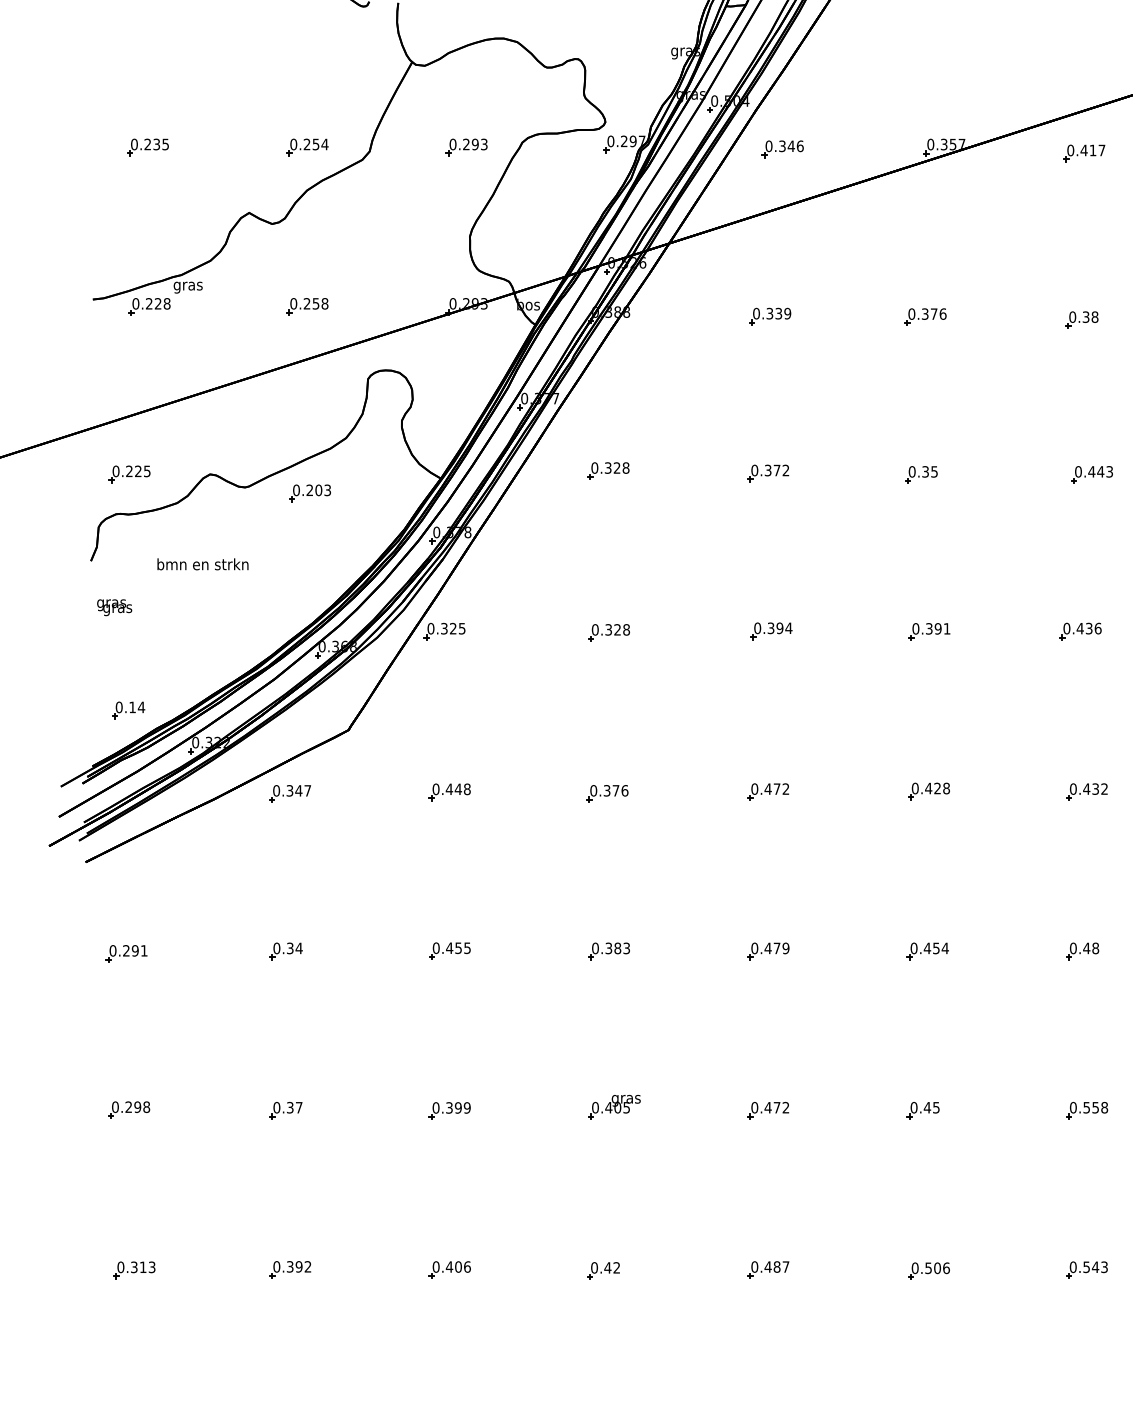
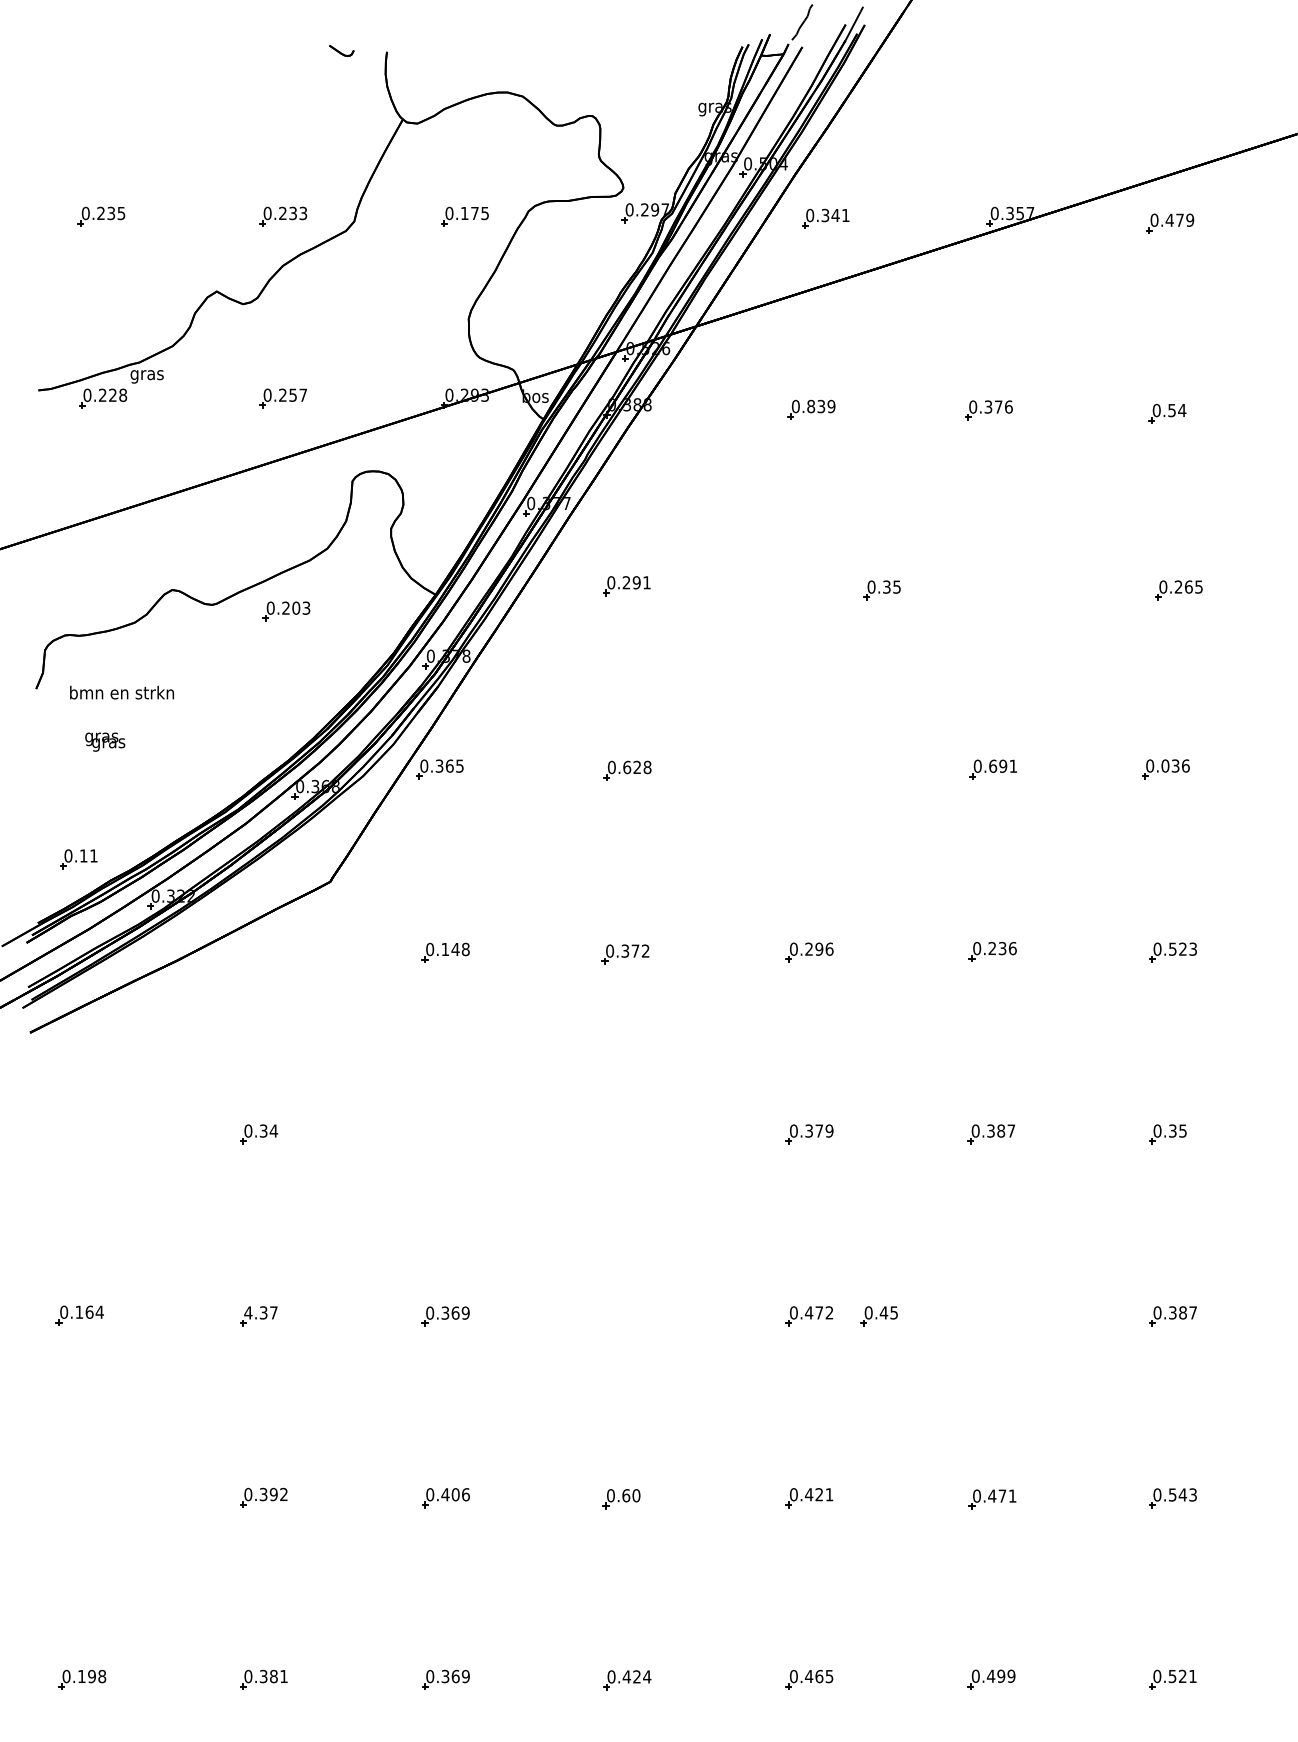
text: (320, 144) -> (298, 213), 0.254 -> 0.233
text: (474, 144) -> (474, 213), 0.293 -> 0.175
text: (799, 146) -> (845, 215), 0.346 -> 0.341
text: (1097, 149) -> (1185, 219), 0.417 -> 0.479
text: (325, 303) -> (303, 394), 0.258 -> 0.257
text: (770, 313) -> (811, 406), 0.339 -> 0.839
text: (1090, 317) -> (1177, 410), 0.38 -> 0.54
text: (616, 467) -> (636, 582), 0.328 -> 0.291
text: (1100, 471) -> (1188, 586), 0.443 -> 0.265
part: (129, 473) -> (80, 589), removed
part: (767, 473) -> (808, 588), removed
part: (920, 474) -> (881, 590), moved
text: (202, 564) -> (121, 692), moved
text: (114, 607) -> (105, 741), moved
text: (453, 628) -> (449, 765), 0.325 -> 0.365
text: (929, 628) -> (993, 765), 0.391 -> 0.691
text: (1080, 628) -> (1165, 765), 0.436 -> 0.036
text: (609, 629) -> (627, 767), 0.328 -> 0.628
part: (771, 631) -> (812, 769), removed
text: (141, 707) -> (93, 855), 0.14 -> 0.11
text: (777, 788) -> (819, 948), 0.472 -> 0.296
text: (937, 788) -> (1002, 948), 0.428 -> 0.236
text: (1095, 788) -> (1182, 948), 0.432 -> 0.523
text: (449, 789) -> (445, 949), 0.448 -> 0.148
text: (624, 790) -> (645, 950), 0.376 -> 0.372
part: (290, 793) -> (263, 954), removed
text: (768, 947) -> (809, 1130), 0.479 -> 0.379
text: (935, 947) -> (1000, 1130), 0.454 -> 0.387
text: (1090, 947) -> (1177, 1130), 0.48 -> 0.35
part: (449, 951) -> (445, 1134), removed
part: (609, 951) -> (627, 1134), removed
part: (126, 954) -> (76, 1137), removed
text: (137, 1106) -> (89, 1311), 0.298 -> 0.164
text: (276, 1107) -> (248, 1312), 0.37 -> 4.37
text: (458, 1107) -> (455, 1312), 0.399 -> 0.369
part: (614, 1107) -> (633, 1312), removed
text: (1096, 1107) -> (1183, 1312), 0.558 -> 0.387
part: (922, 1110) -> (878, 1316), moved
text: (781, 1266) -> (824, 1494), 0.487 -> 0.421
text: (612, 1267) -> (631, 1495), 0.42 -> 0.60
text: (937, 1267) -> (1002, 1495), 0.506 -> 0.471
part: (134, 1270) -> (85, 1498), removed

